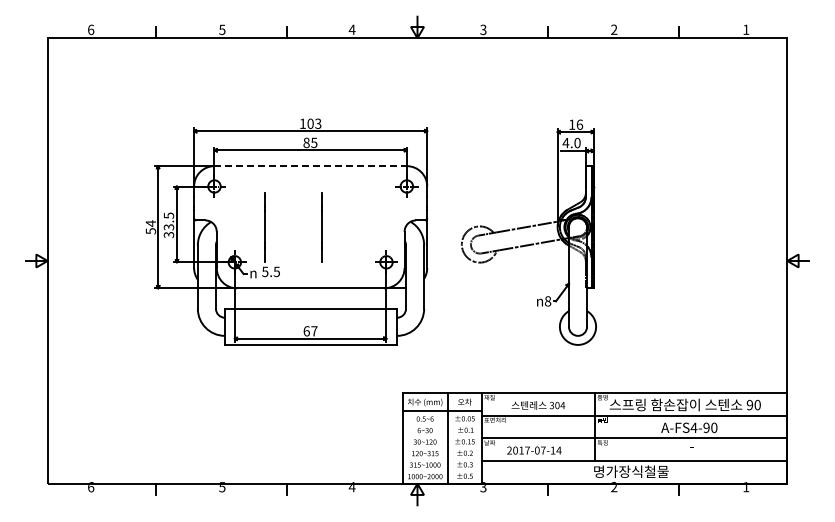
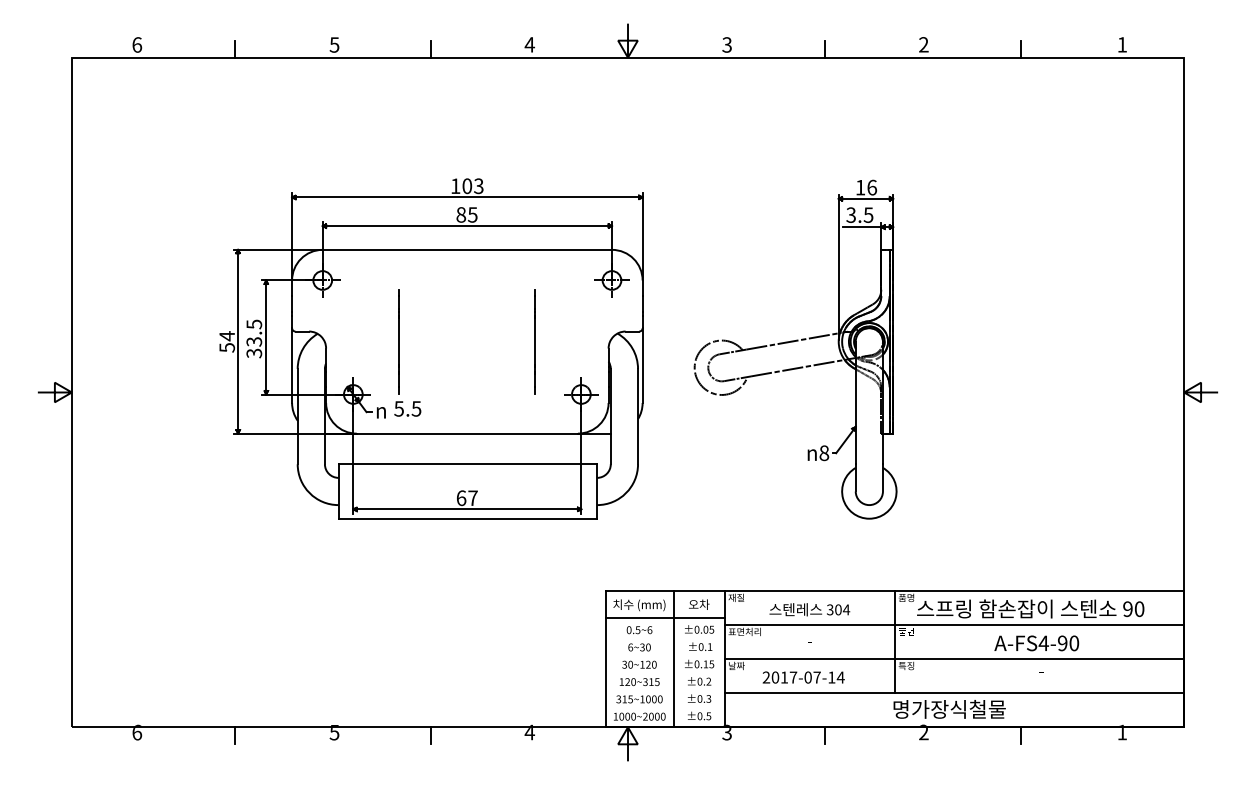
text: (571, 142) -> (859, 214), 4.0 -> 3.5
line: (311, 166) -> (468, 250), dashed -> solid
line: (321, 227) -> (534, 342), moved

